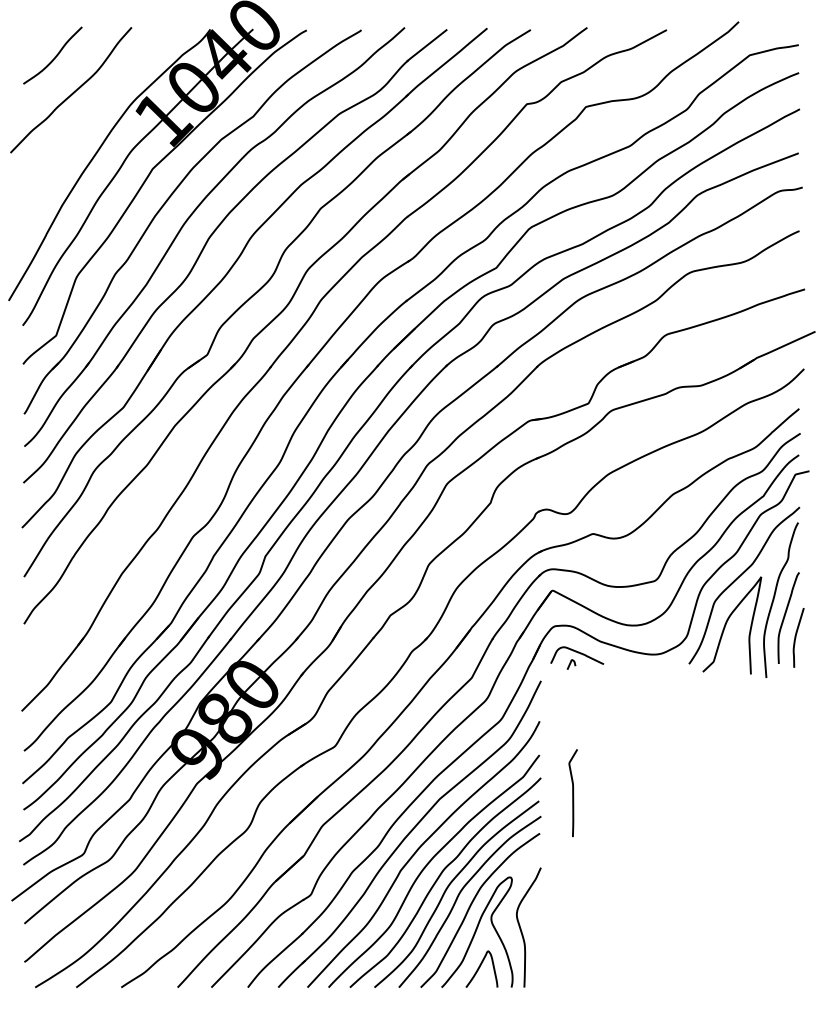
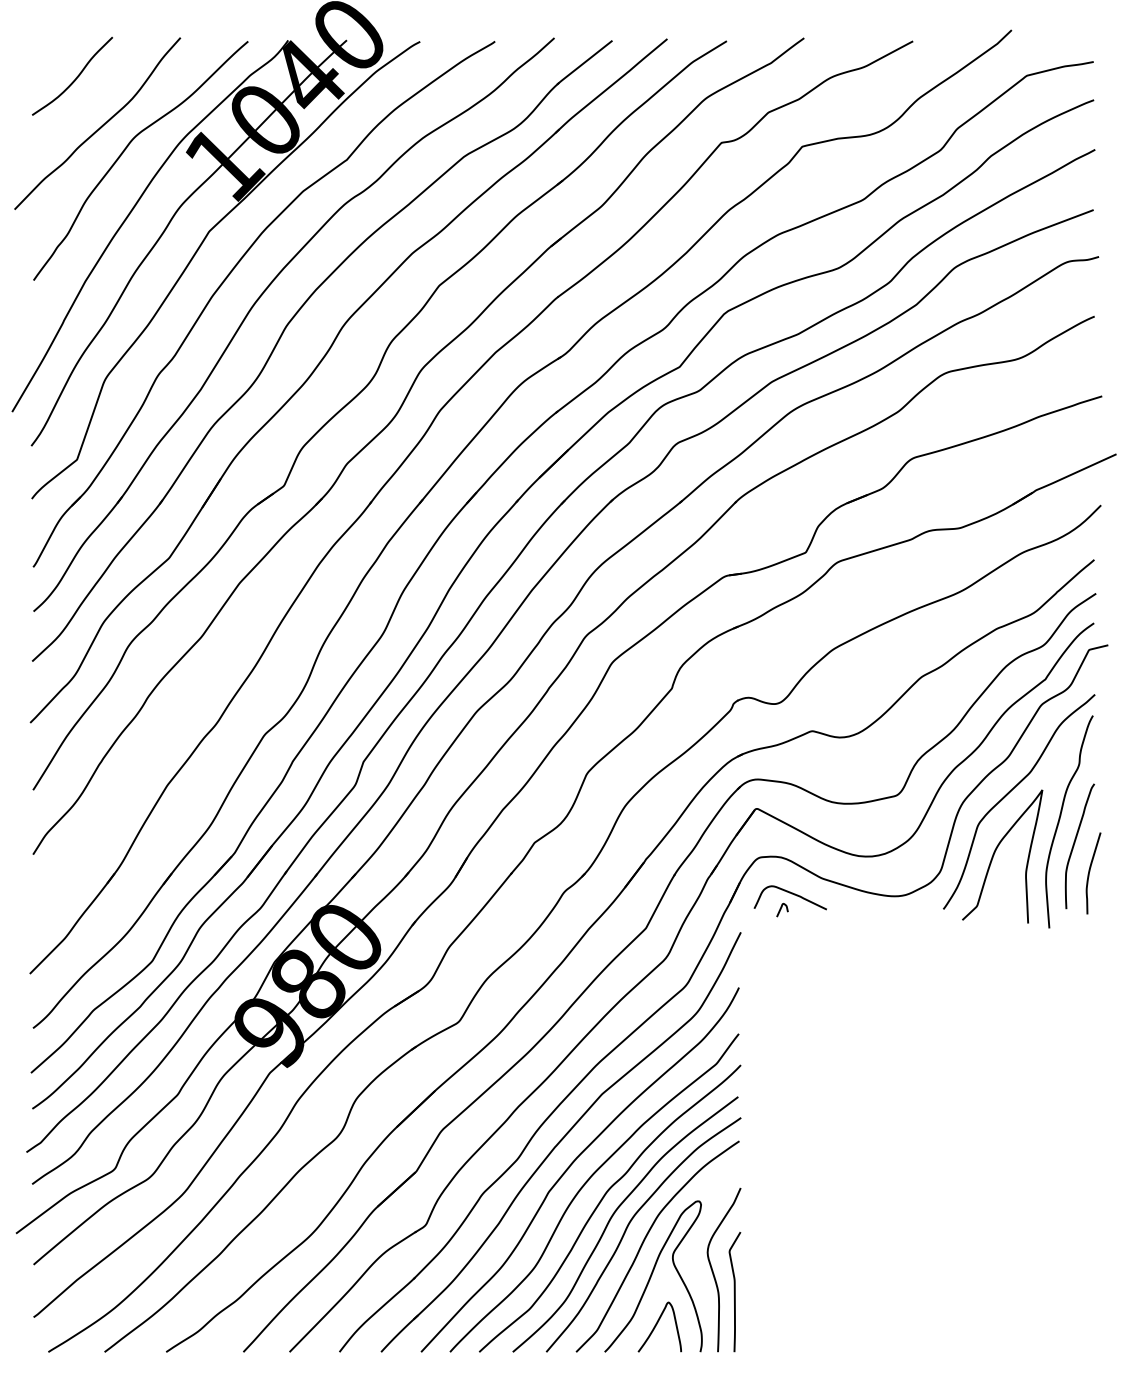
curve: (92, 109) -> (126, 149), added
curve: (572, 793) -> (734, 1292), moved

